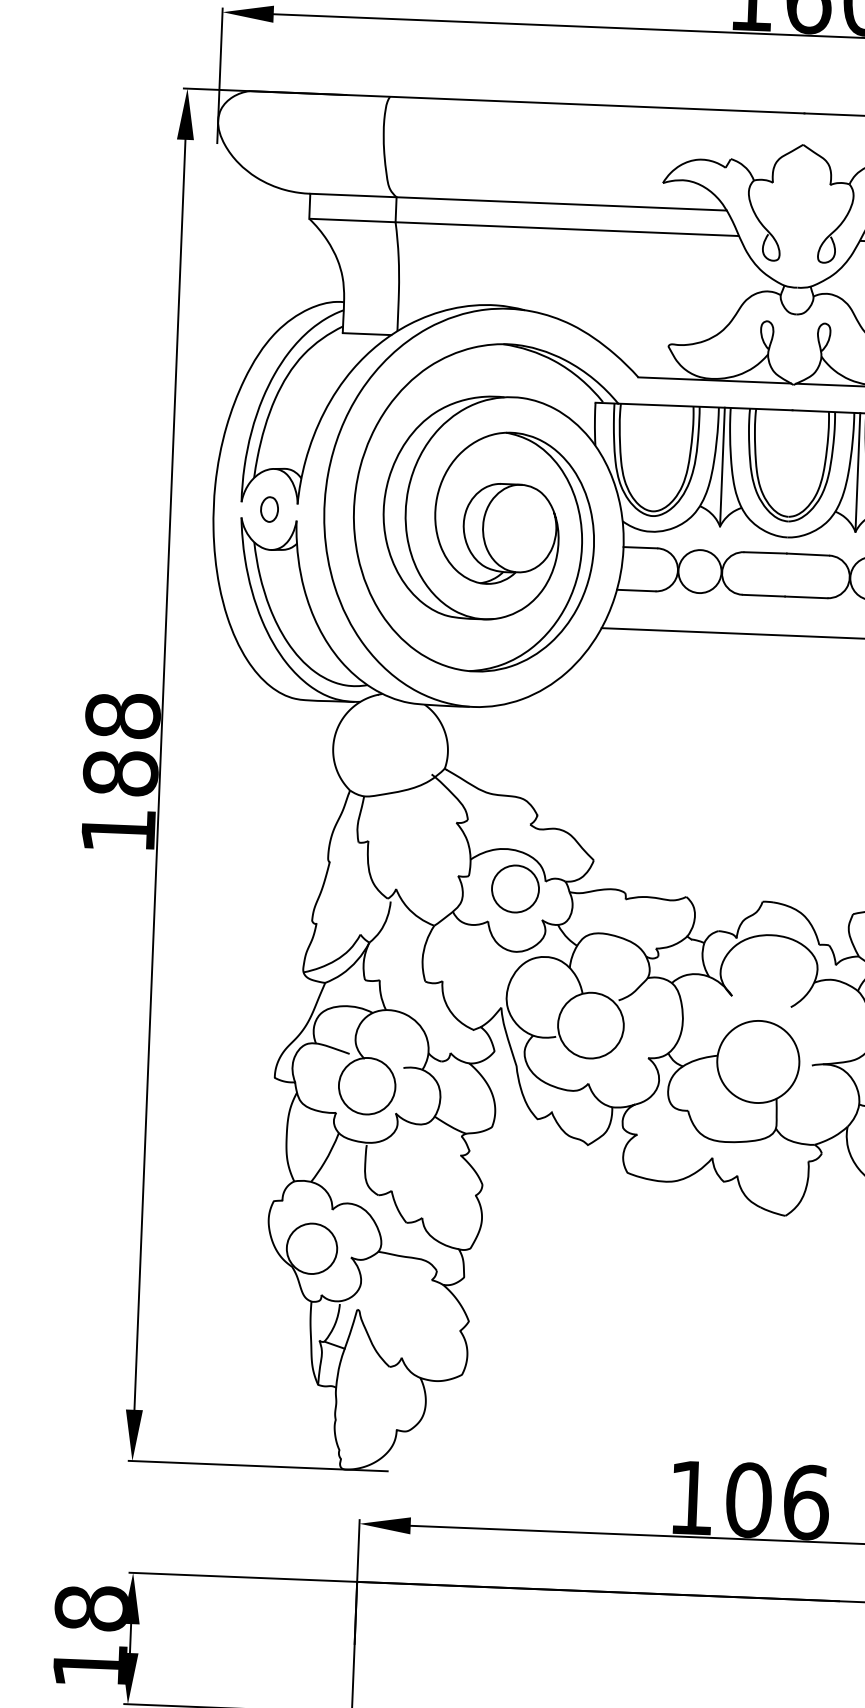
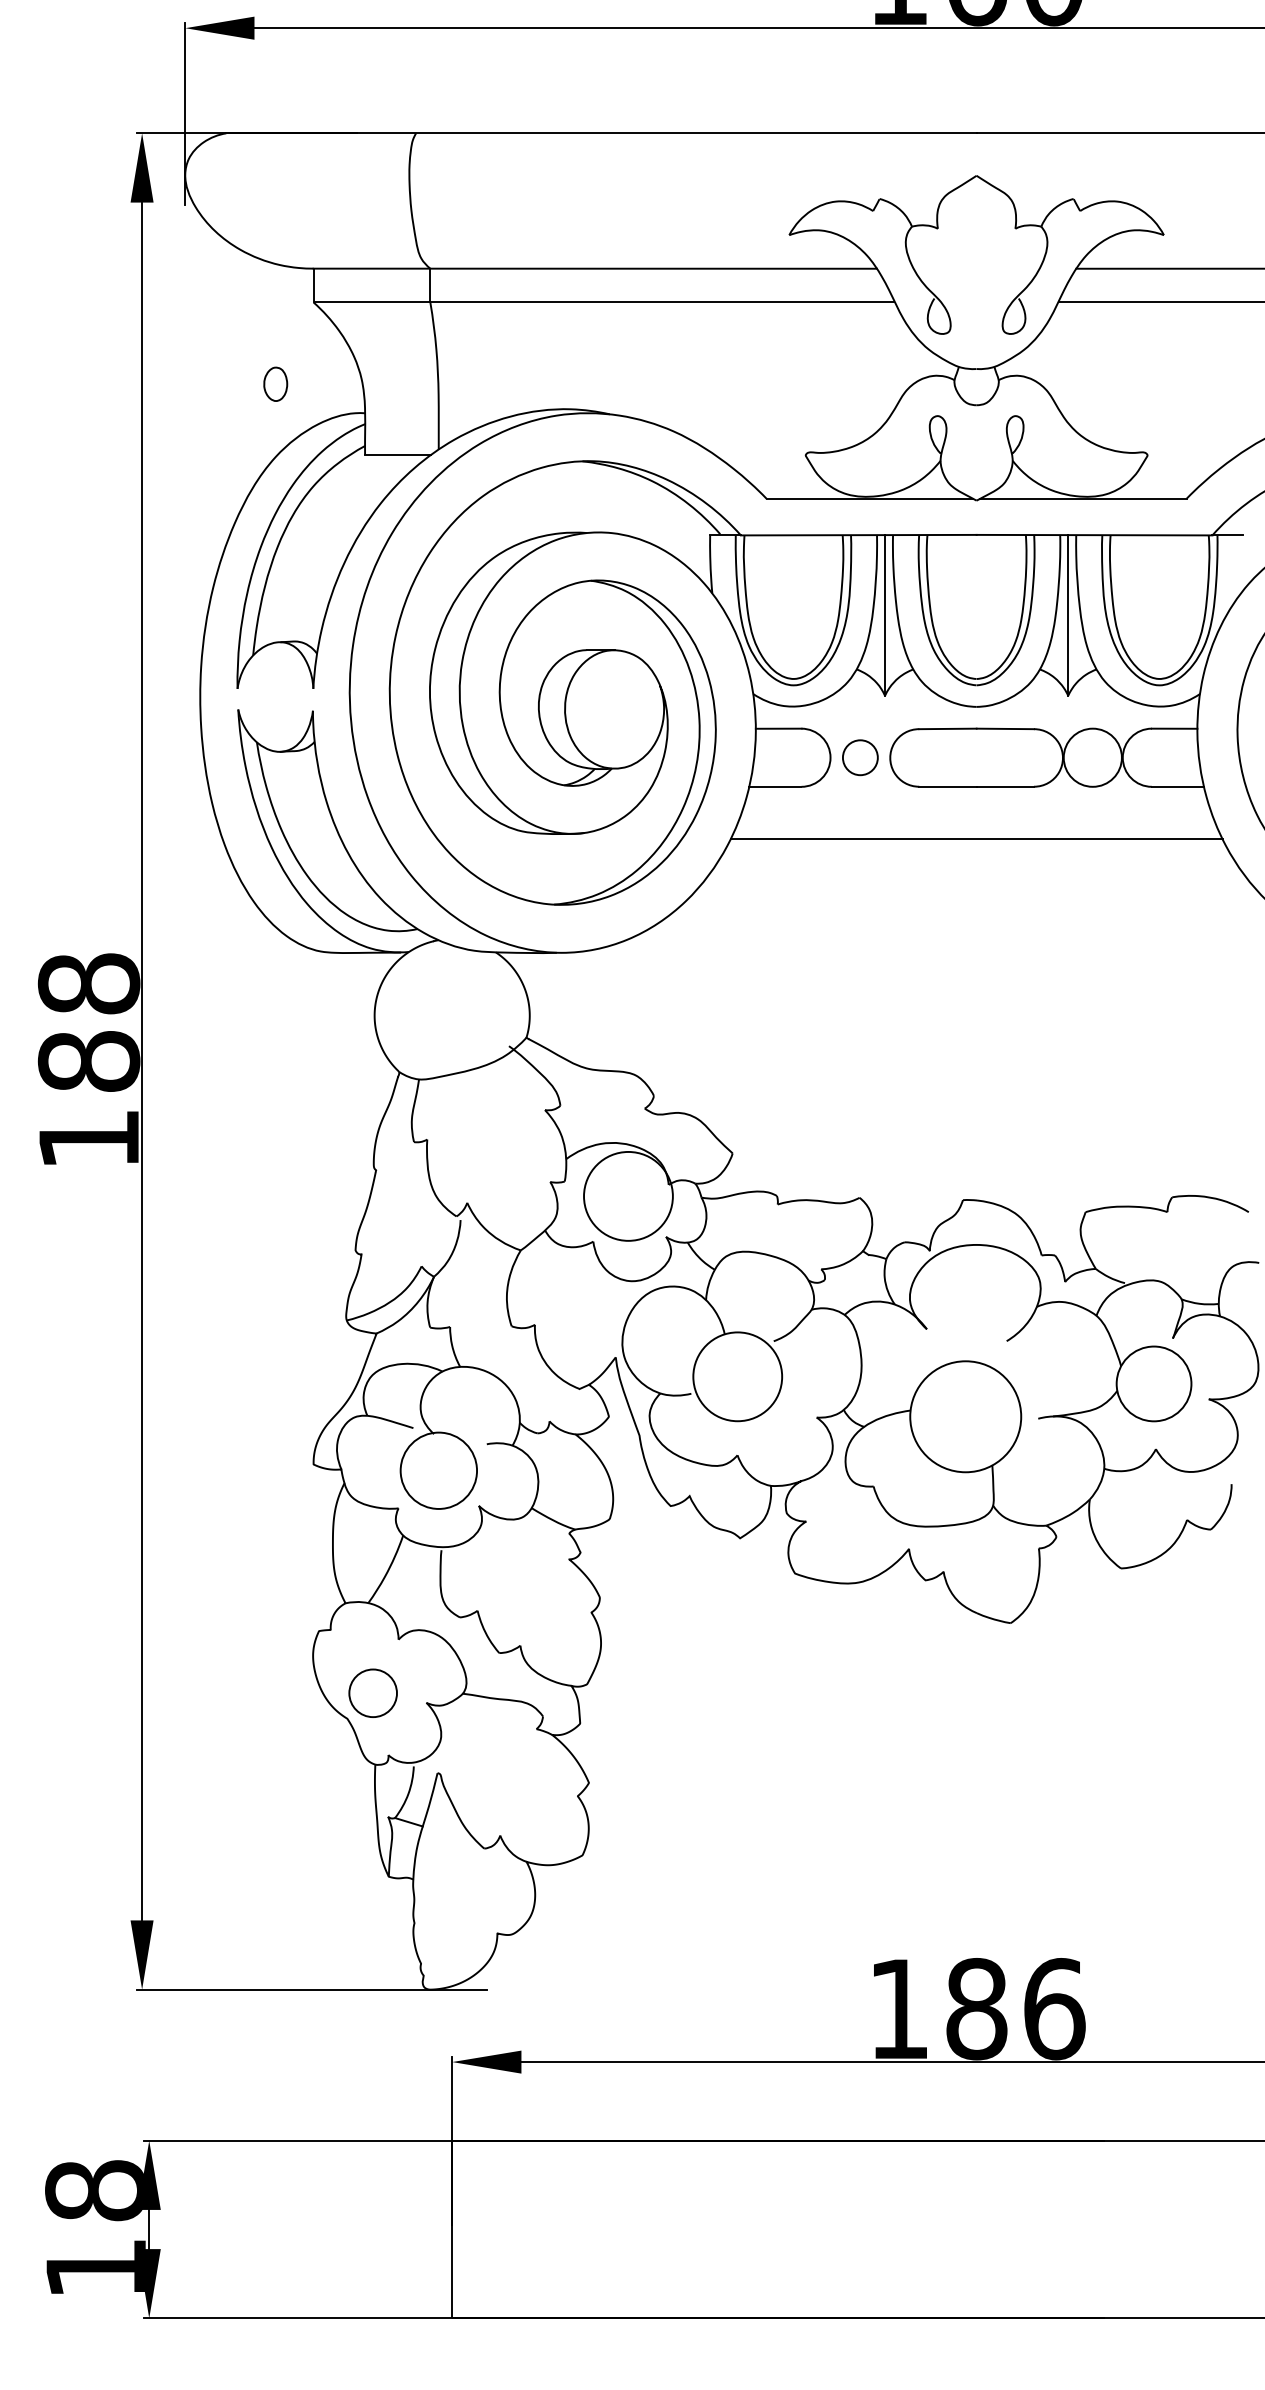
part: (269, 508) -> (275, 383), moved
circle: (700, 571) -> (860, 757), size x0.6
circle: (515, 889) -> (628, 1196), size x1.4
circle: (312, 1248) -> (373, 1693), size x0.7
text: (748, 1500) -> (976, 2009), 106 -> 186

